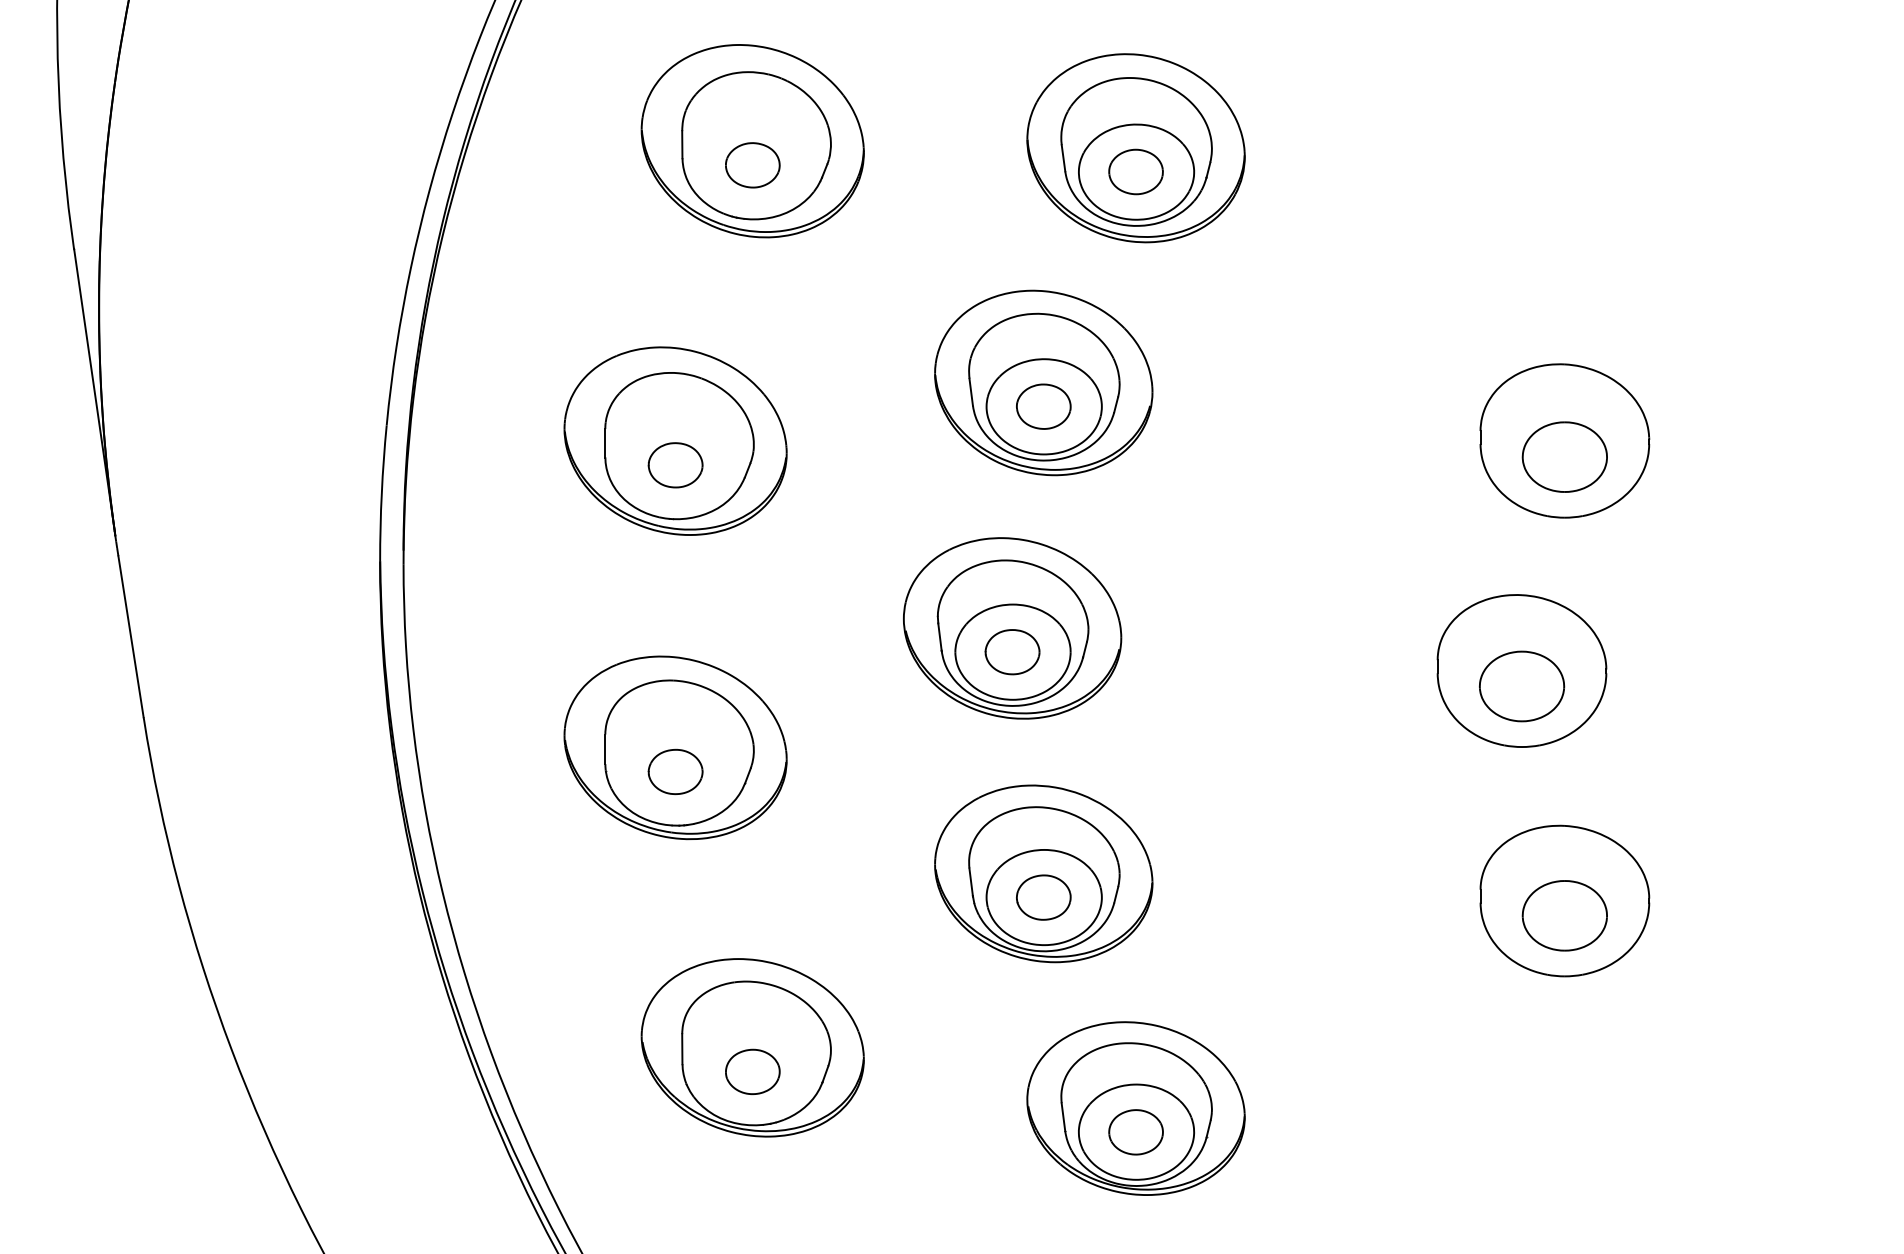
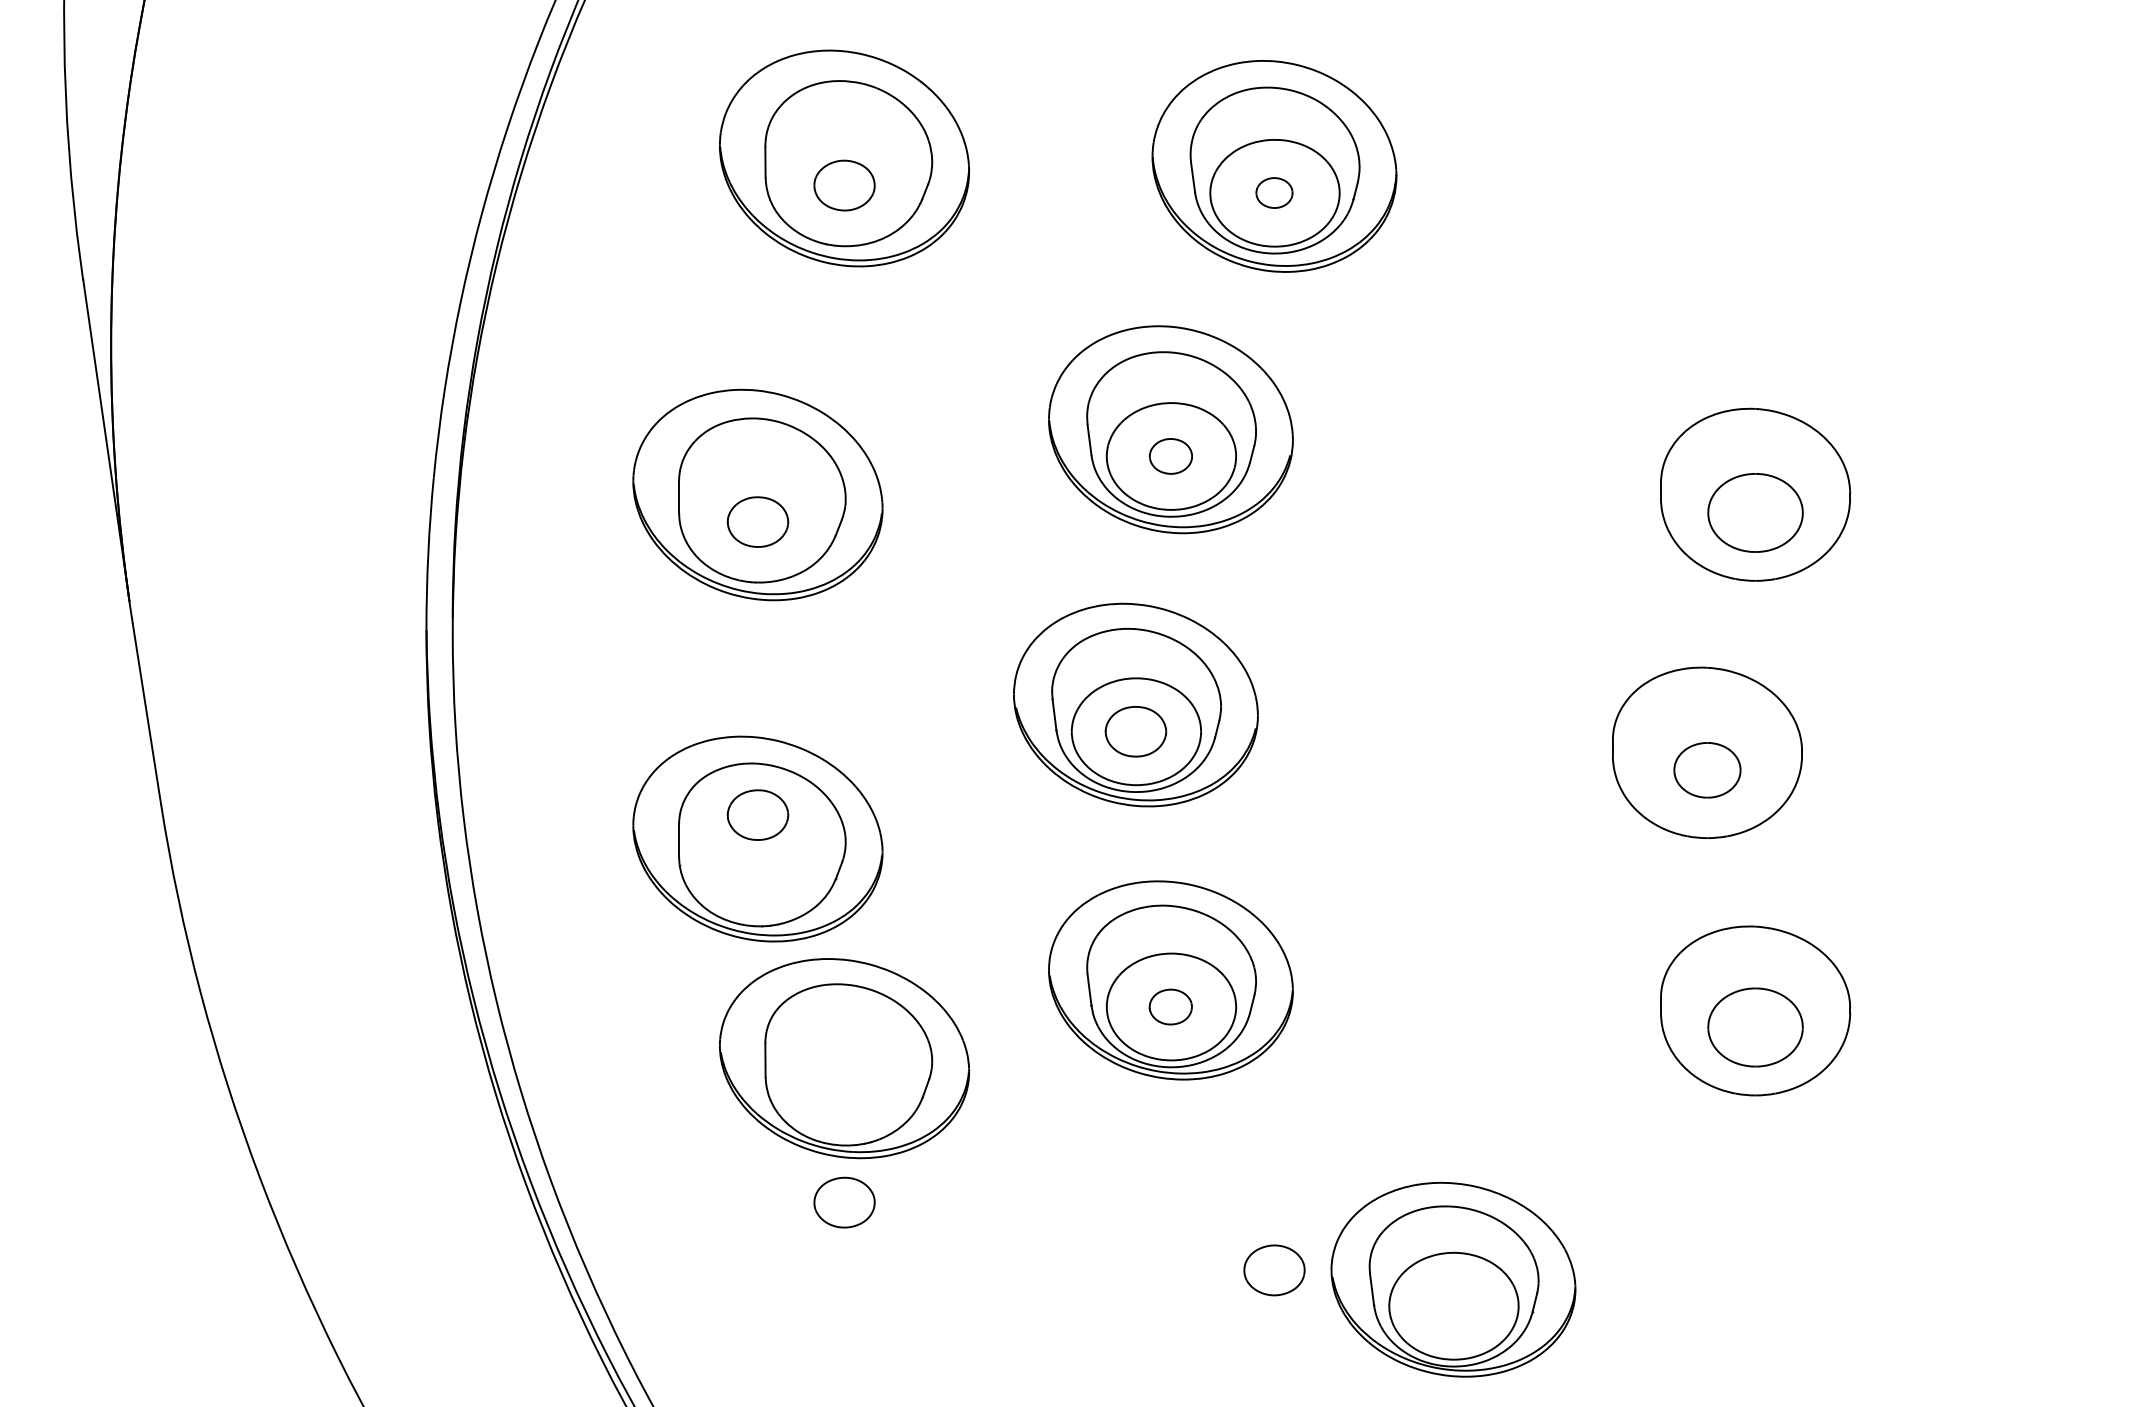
part: (1136, 171) -> (1274, 192), size x0.6
part: (1043, 406) -> (1170, 456), size x0.7
part: (1522, 686) -> (1707, 770), size x0.7
part: (675, 771) -> (757, 814), moved
part: (1043, 897) -> (1170, 1006), size x0.7
part: (752, 1047) -> (844, 1058), moved
part: (1136, 1108) -> (1453, 1279), moved

